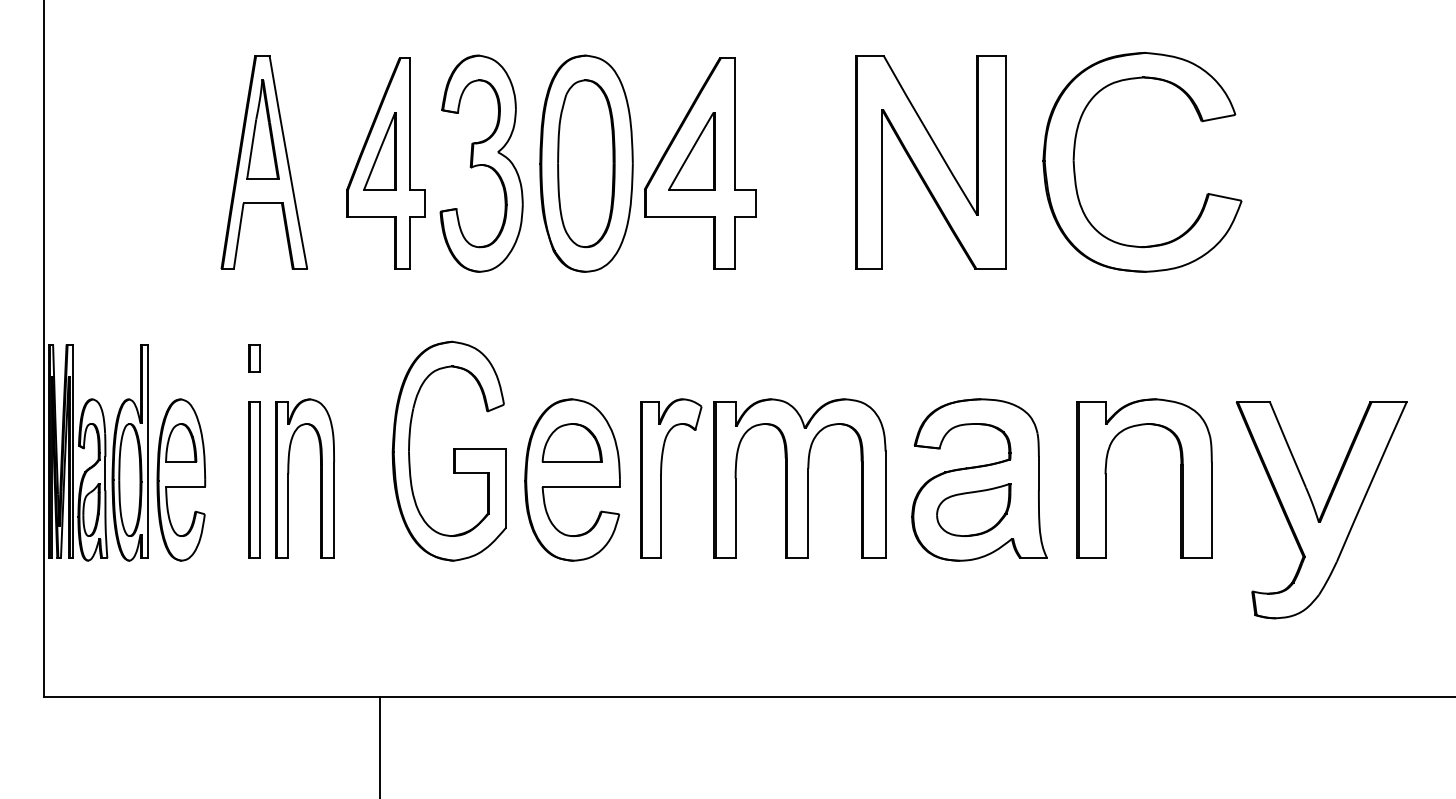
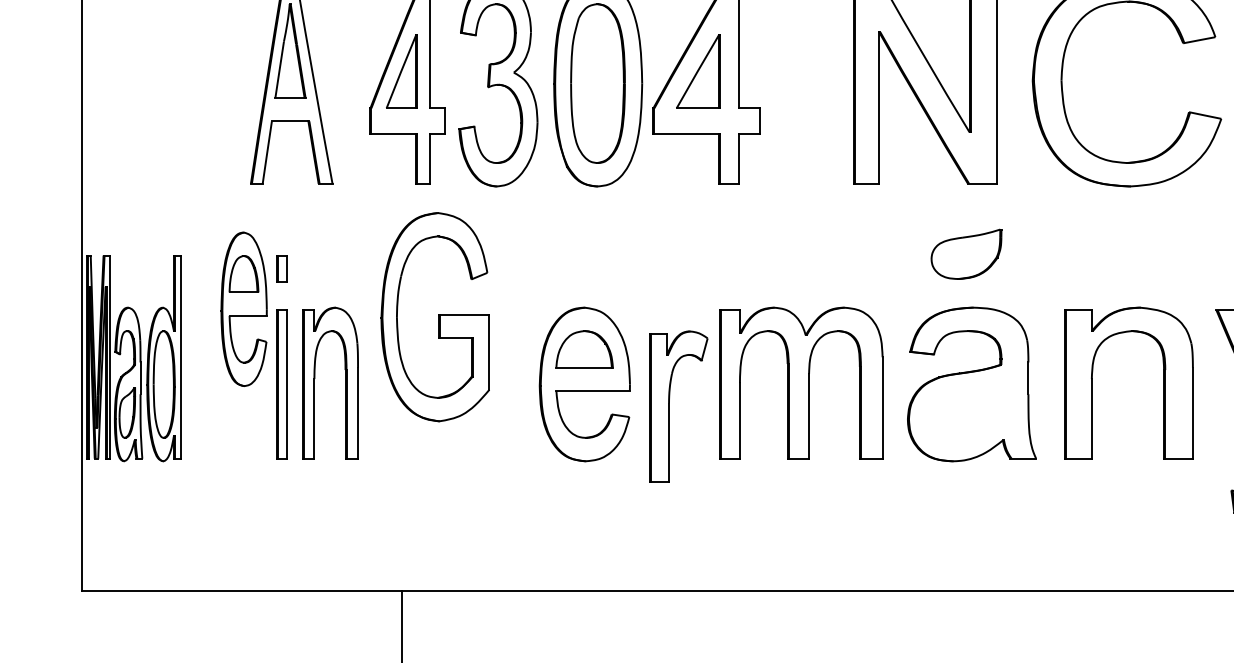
part: (448, 450) -> (434, 316), moved
part: (661, 478) -> (669, 406), moved
part: (181, 479) -> (244, 308), moved
part: (973, 509) -> (966, 253), moved

